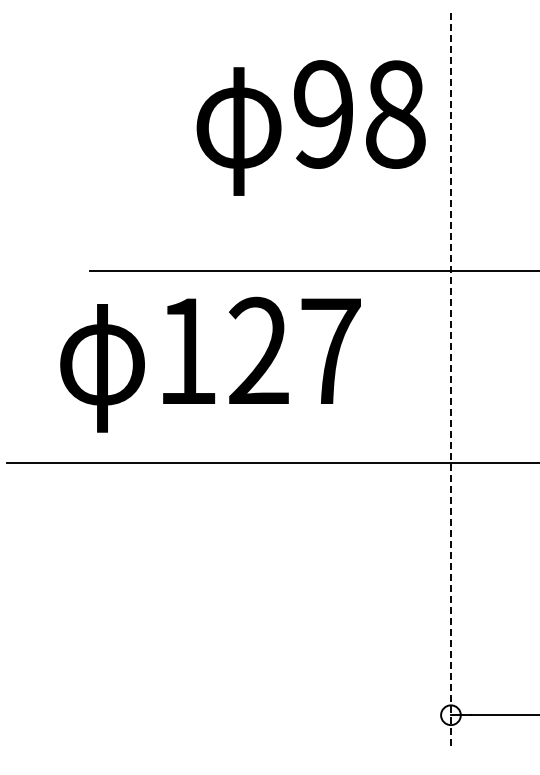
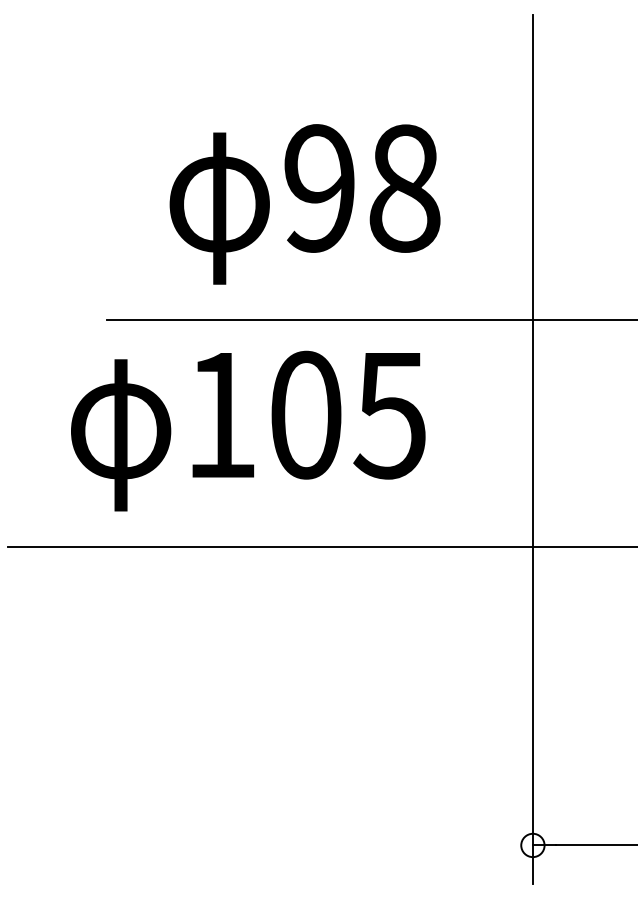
text: (310, 127) -> (304, 203), moved
text: (294, 350) -> (347, 414), 127 -> 105
line: (450, 380) -> (532, 449), dashed -> solid

